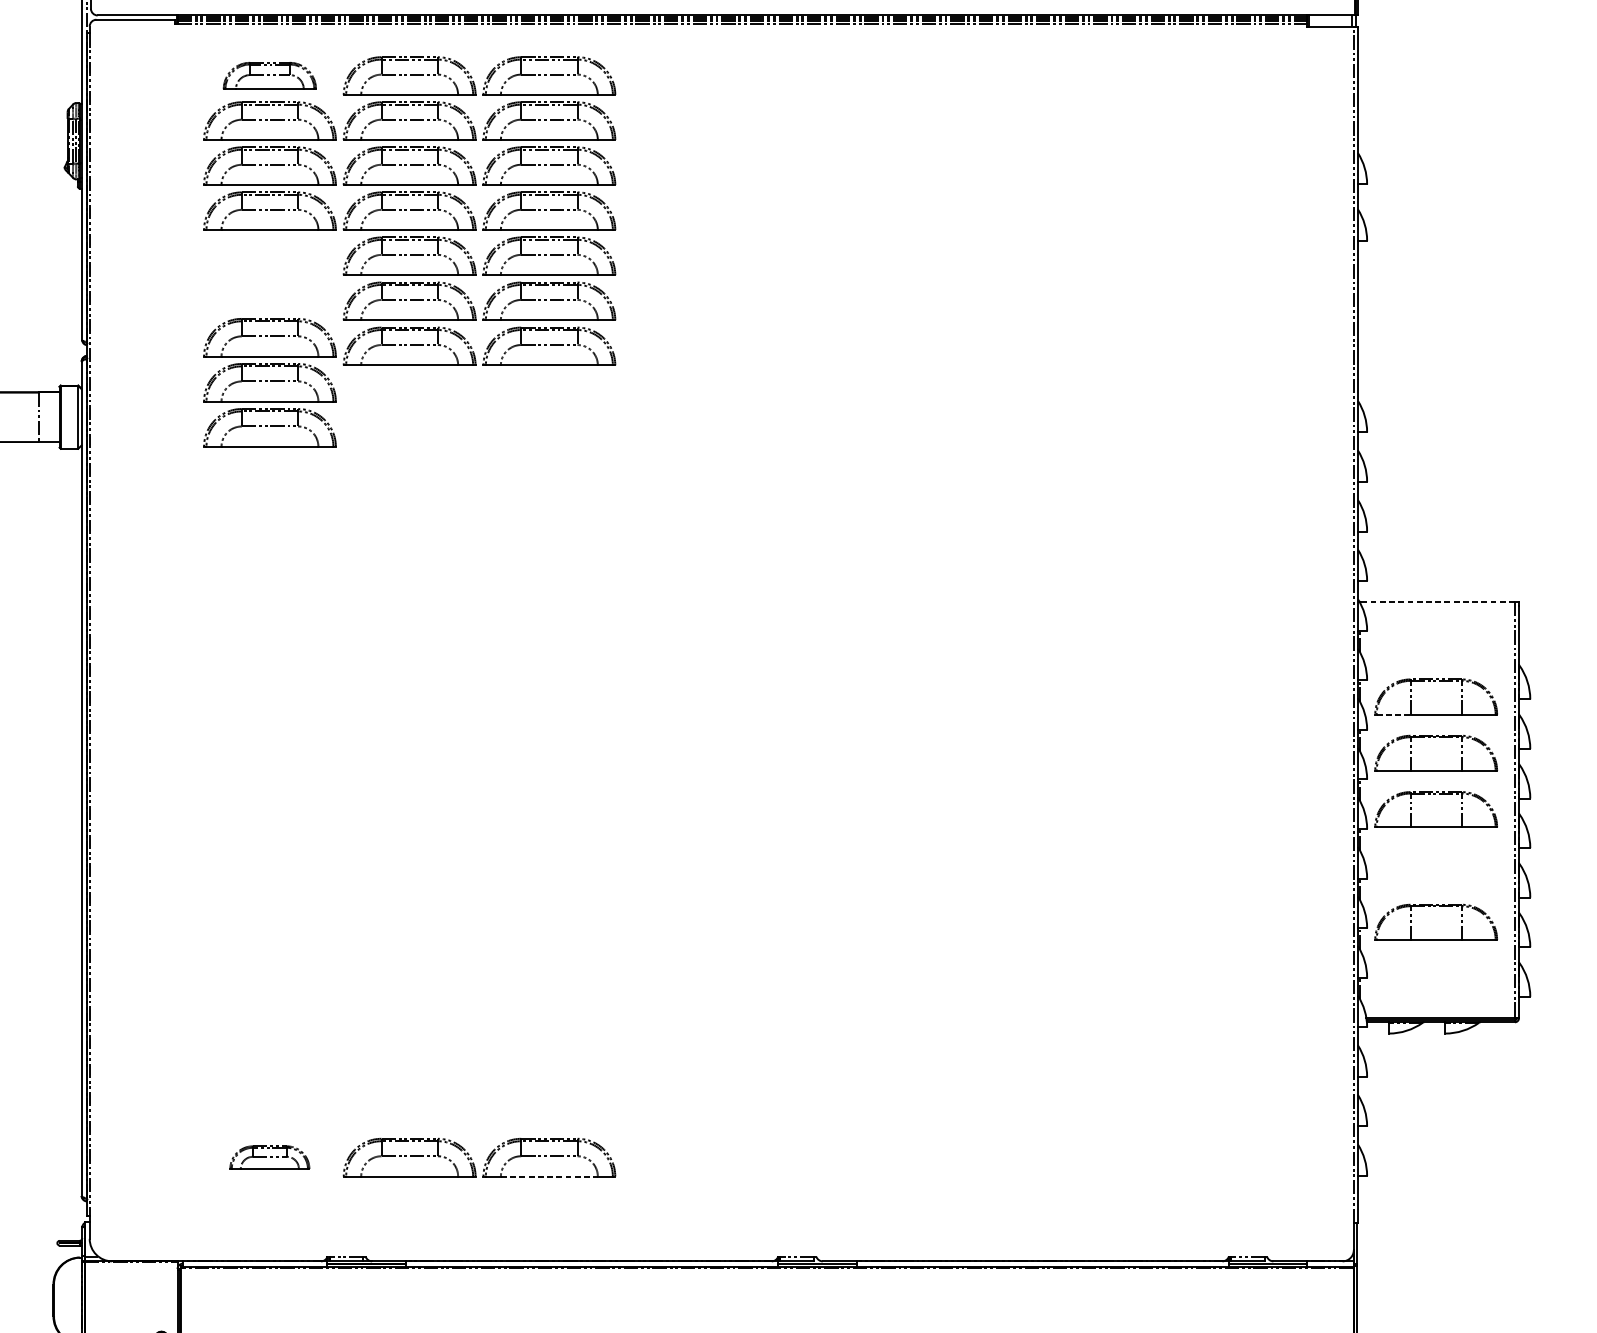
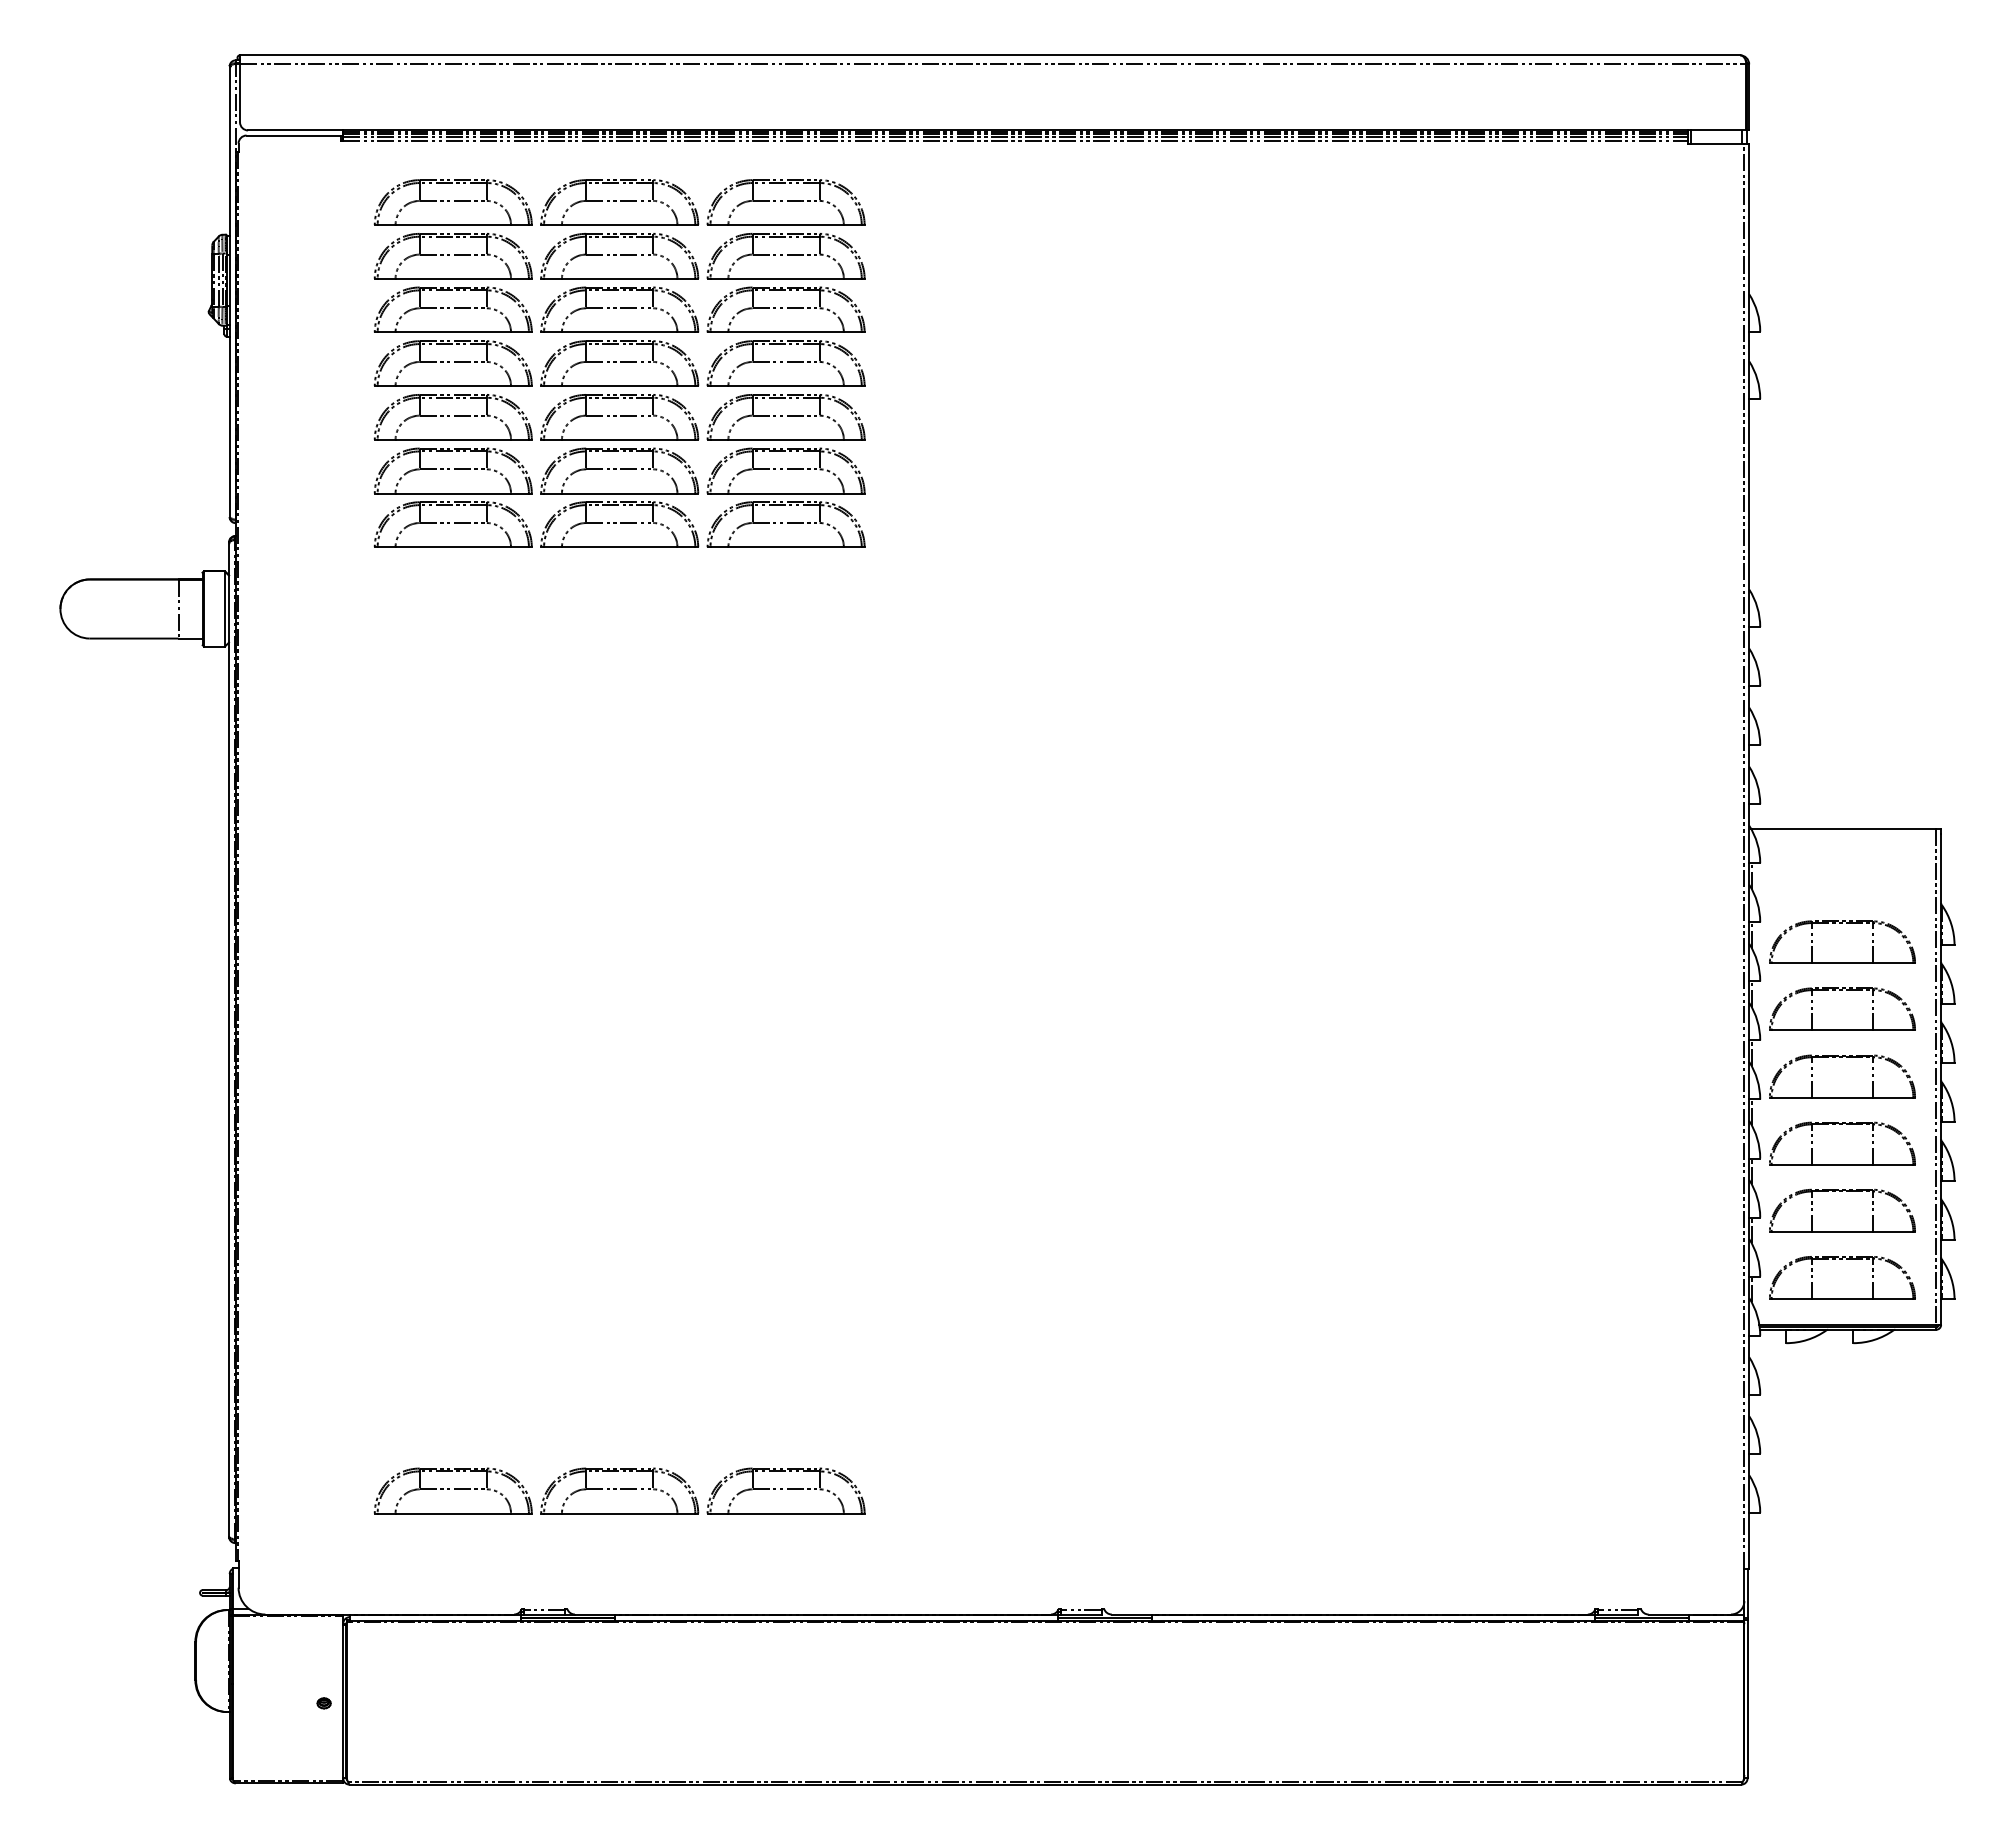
part: (269, 75) -> (452, 202), size x1.43
part: (269, 382) -> (452, 470), moved
line: (1437, 601) -> (1843, 828), dashed -> solid
line: (1394, 714) -> (1792, 963), dashed -> solid
part: (1436, 849) -> (1842, 1124), added
part: (1436, 963) -> (1842, 1259), added
part: (269, 1157) -> (452, 1490), size x1.67
line: (549, 1176) -> (786, 1513), dashed -> solid

